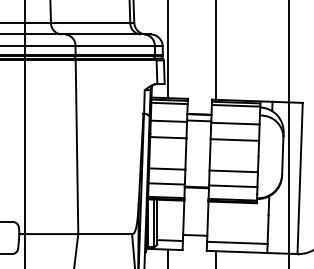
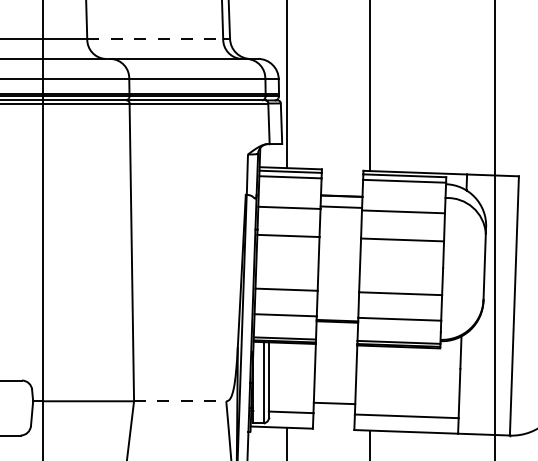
line: (90, 22) -> (154, 38), solid -> dashed
line: (105, 234) -> (180, 401), solid -> dashed

